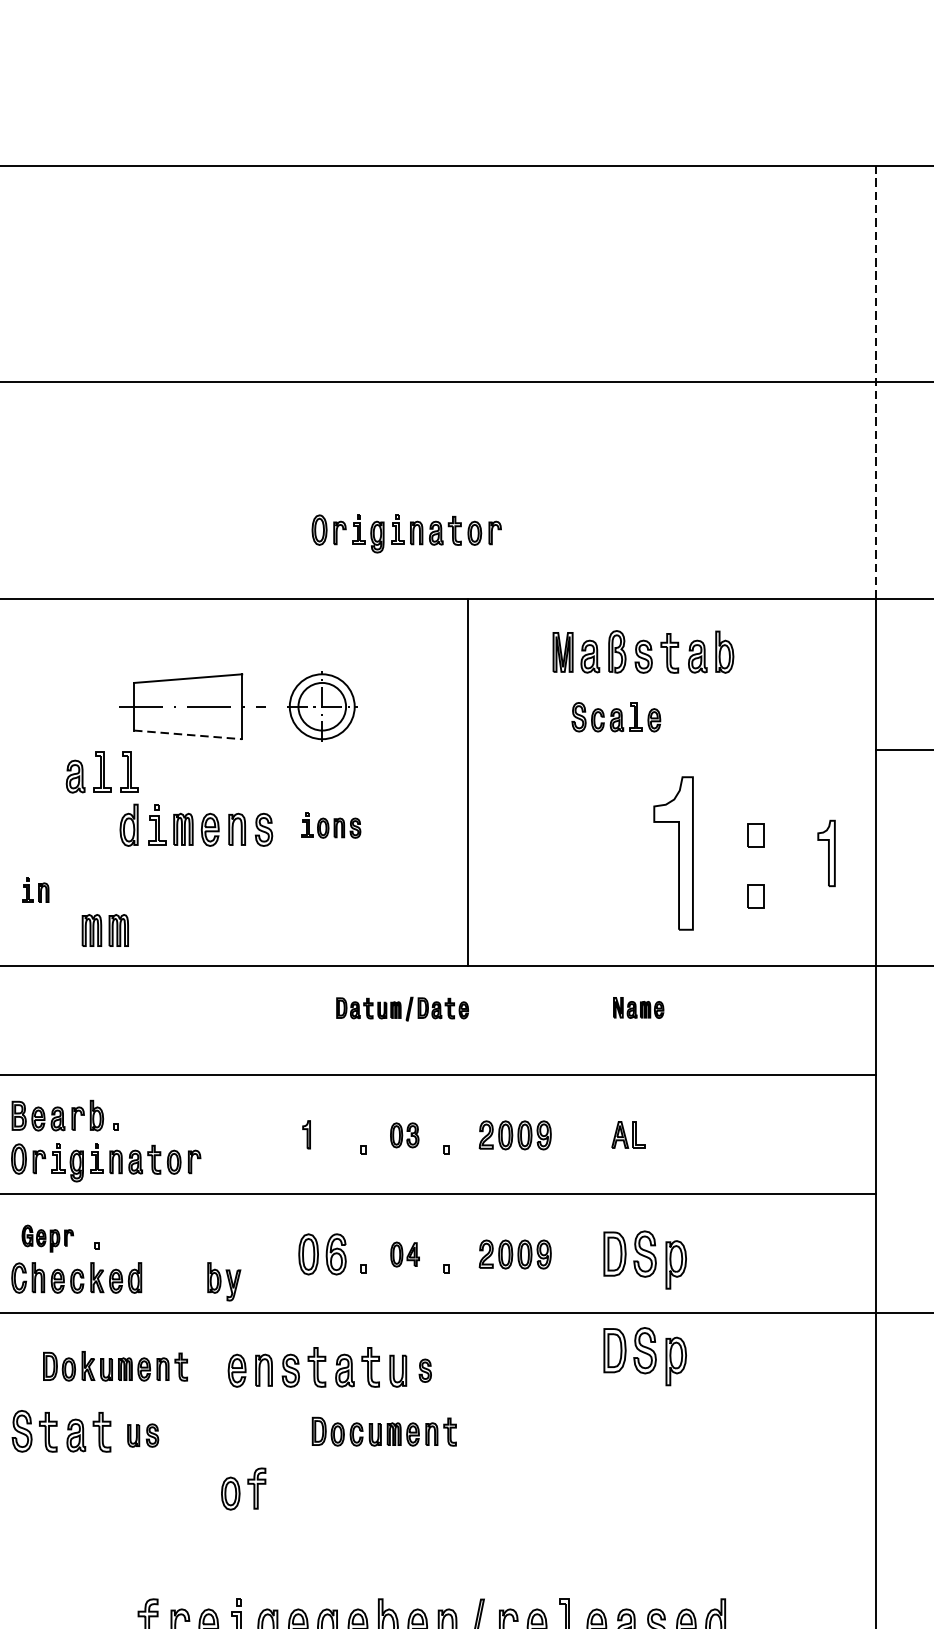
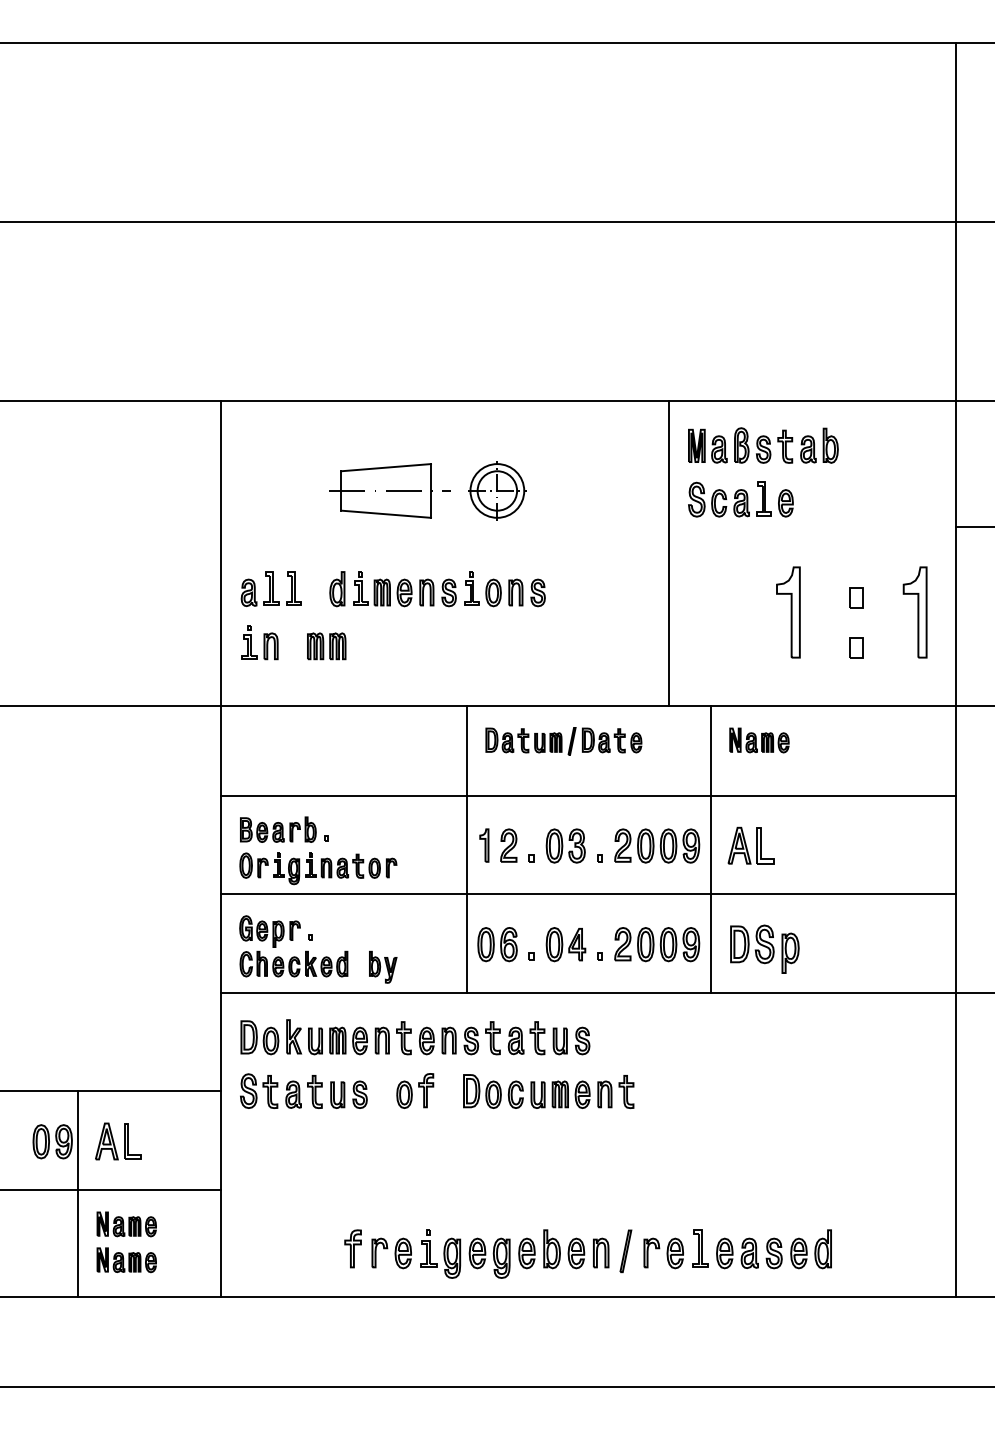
line: (876, 381) -> (956, 221), dashed -> solid
part: (406, 533) -> (567, 347), removed
part: (615, 717) -> (740, 499), size x1.43
line: (188, 735) -> (386, 514), dashed -> solid
part: (101, 771) -> (270, 588), moved
line: (468, 782) -> (669, 553), moved
part: (330, 825) -> (504, 589), size x1.67
part: (673, 853) -> (788, 612), size x0.71
part: (825, 853) -> (914, 612), size x1.67
part: (35, 889) -> (259, 642), size x1.67
part: (105, 930) -> (326, 646), moved
part: (638, 1008) -> (759, 740), size x1.43
part: (402, 1009) -> (563, 741), size x1.43
part: (306, 1134) -> (484, 845), size x1.43
part: (335, 1134) -> (508, 845), added
part: (404, 1134) -> (565, 845), size x1.67
part: (515, 1134) -> (657, 845), size x1.43
part: (627, 1134) -> (750, 845), size x1.67
line: (285, 1139) -> (466, 849), added
line: (579, 1139) -> (710, 849), added
part: (47, 1238) -> (269, 931), size x1.43
part: (404, 1254) -> (565, 944), size x1.67
part: (515, 1254) -> (657, 944), size x1.43
part: (224, 1280) -> (383, 966), moved
part: (644, 1355) -> (764, 1028), removed
part: (114, 1366) -> (325, 1037), size x1.43
part: (425, 1370) -> (582, 1040), size x1.43
part: (384, 1431) -> (548, 1091), size x1.43
part: (142, 1435) -> (348, 1094), size x1.43
part: (243, 1488) -> (415, 1090), moved

